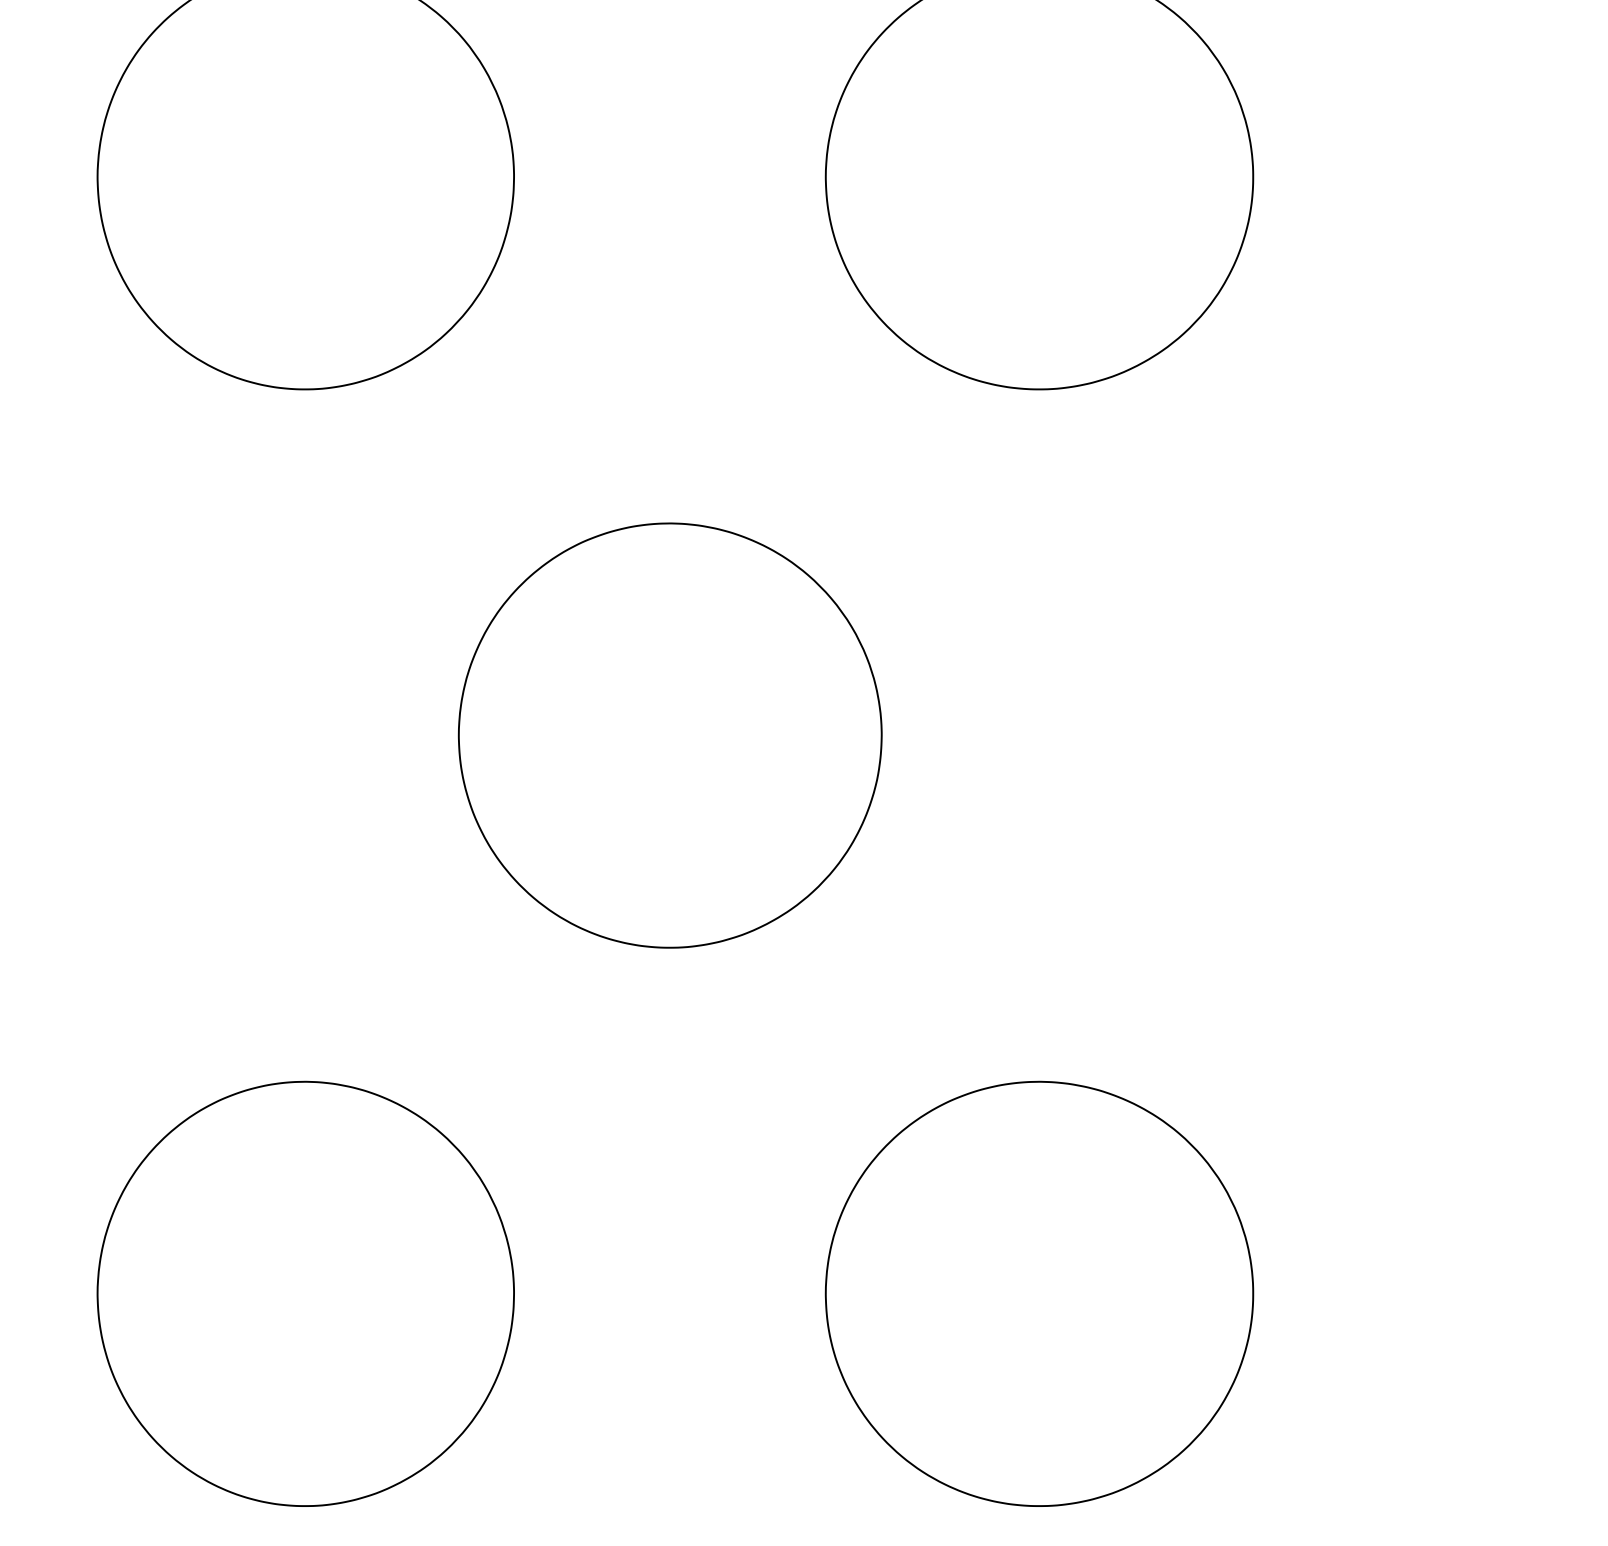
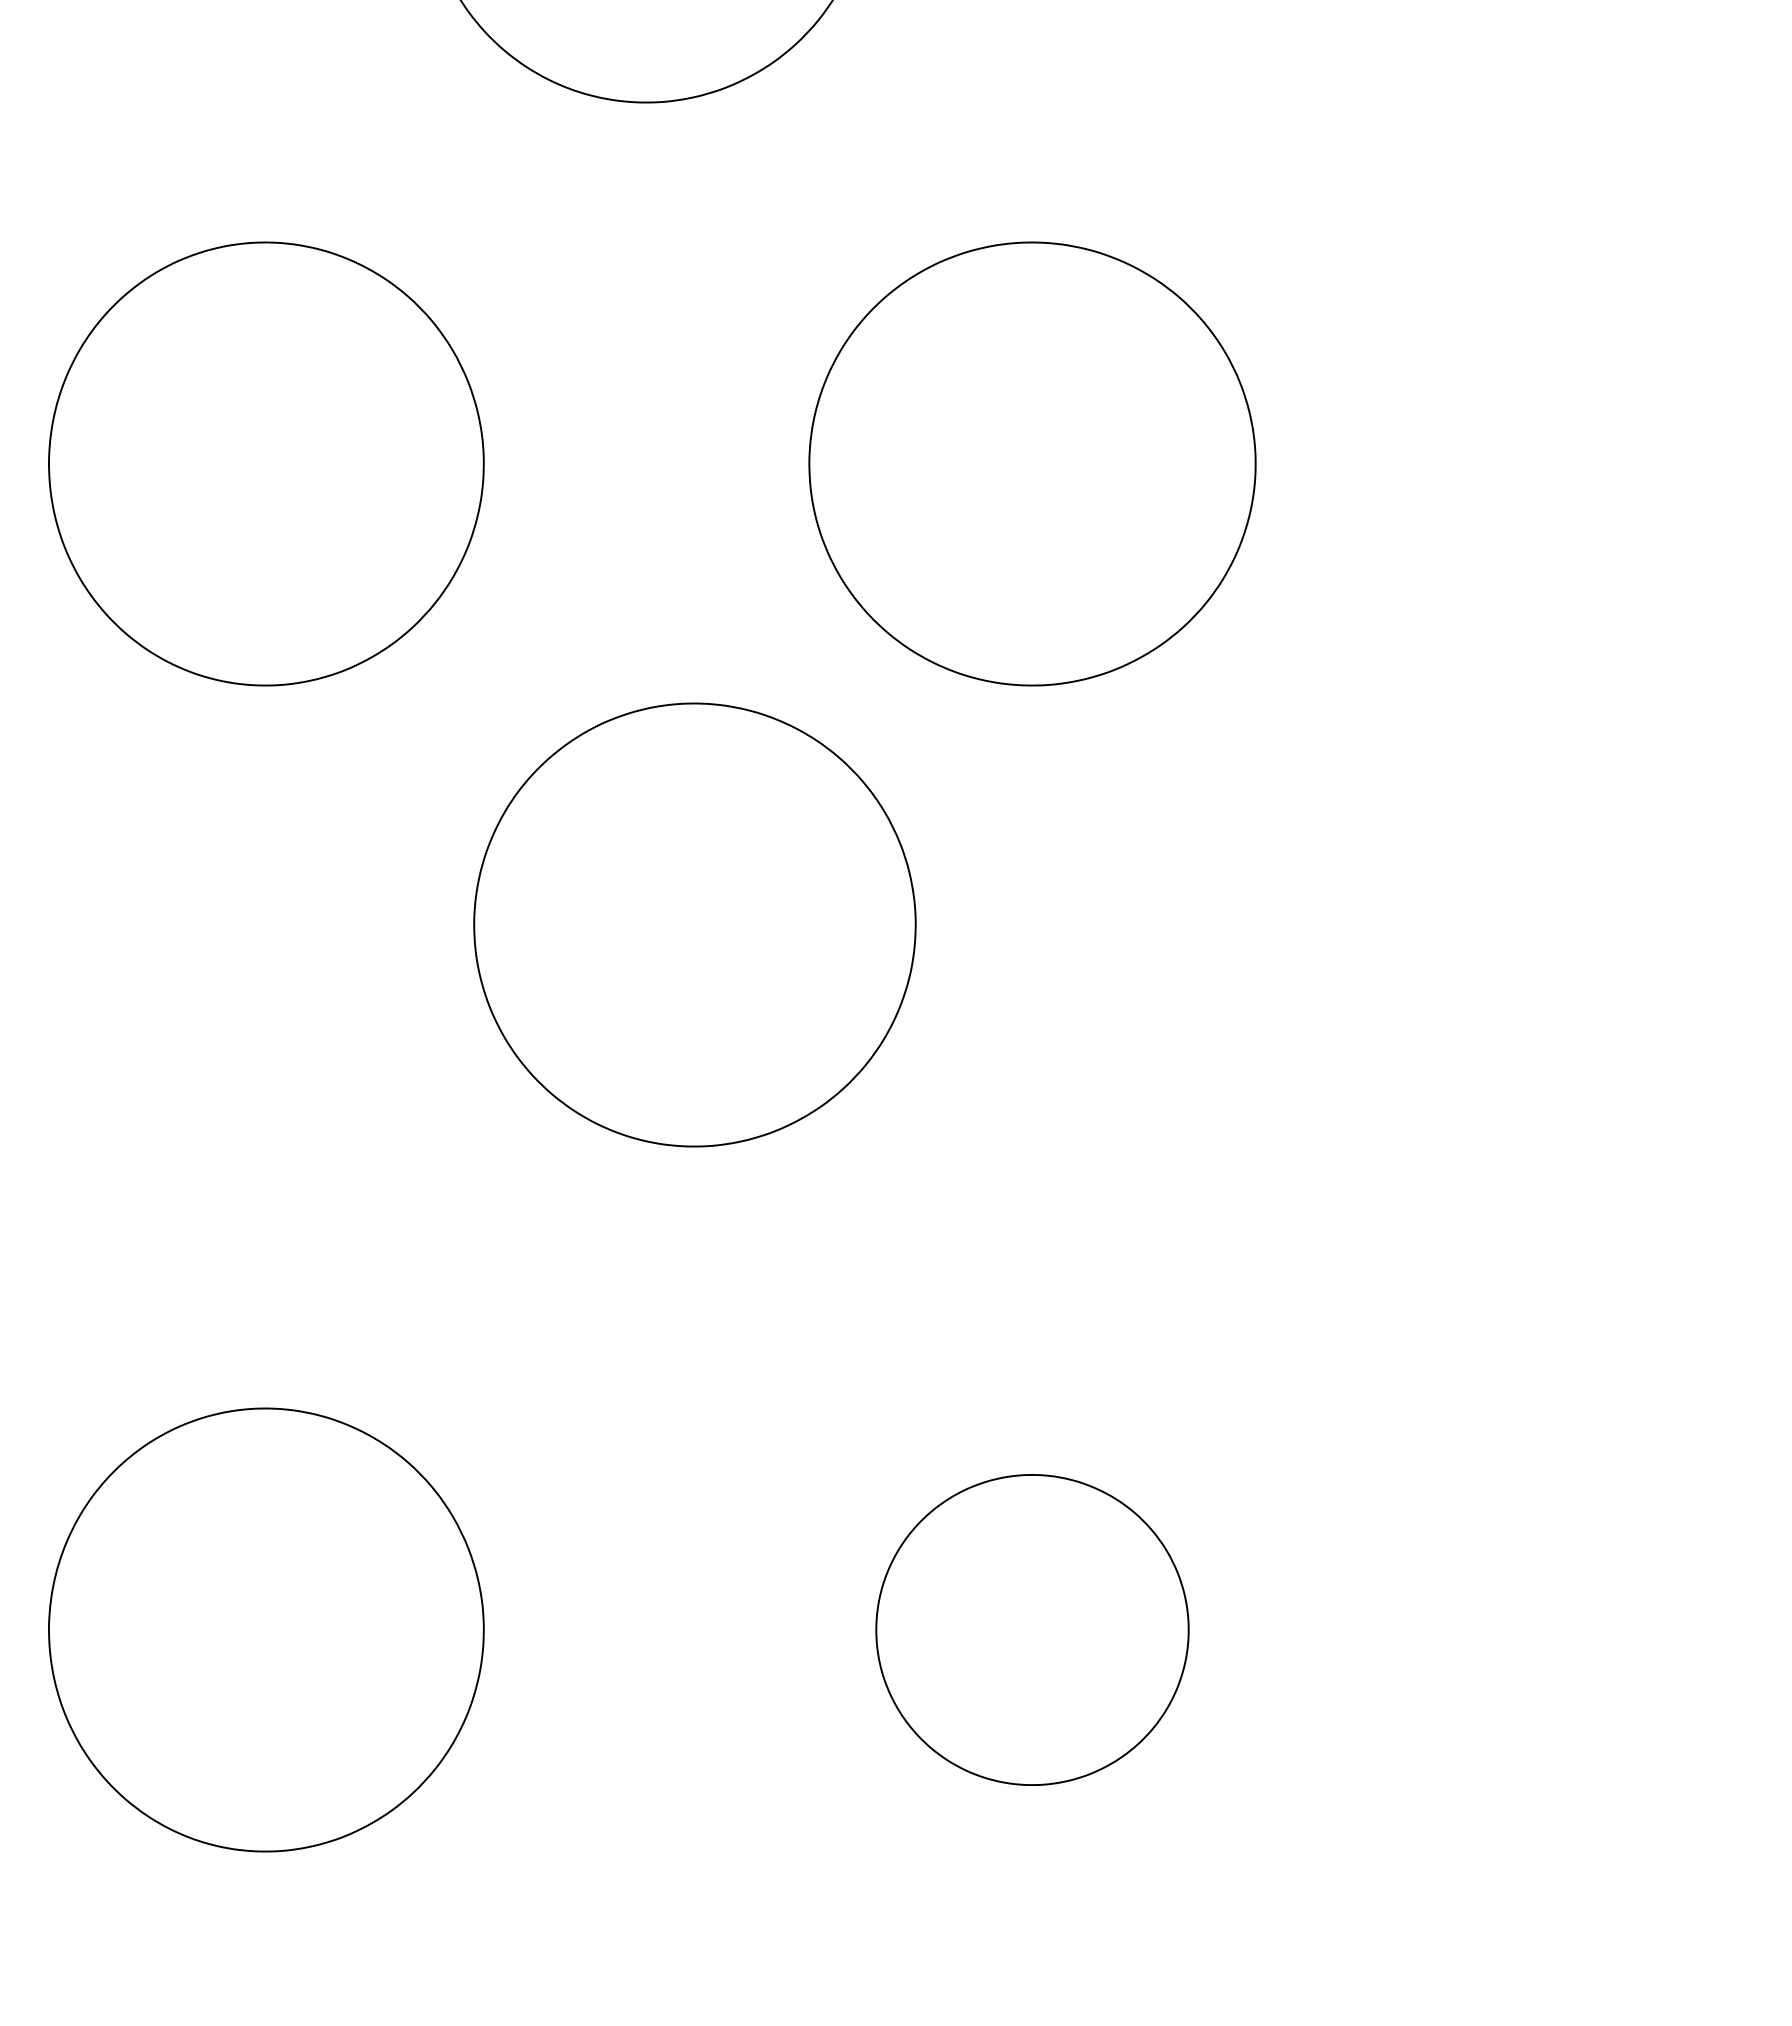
part: (669, 735) -> (694, 924), moved
part: (1039, 1293) -> (1032, 1629), size x0.7

